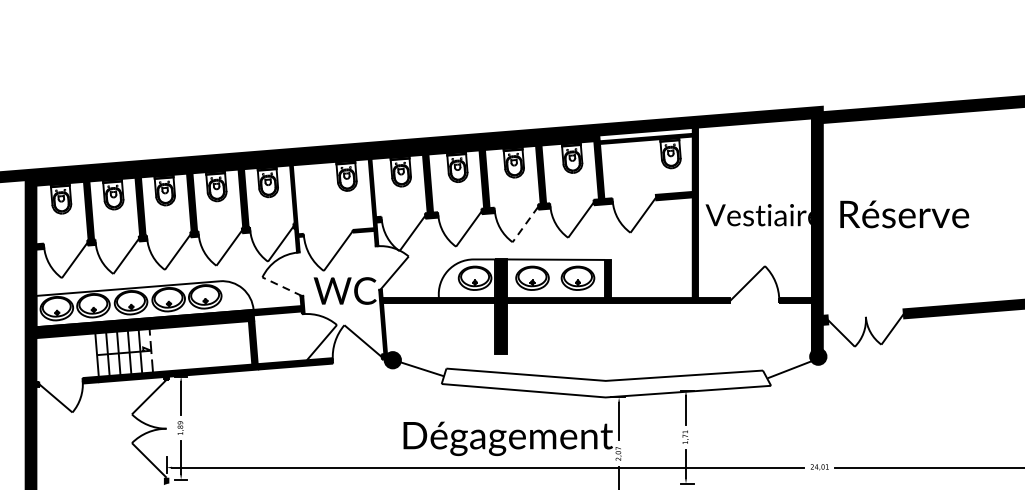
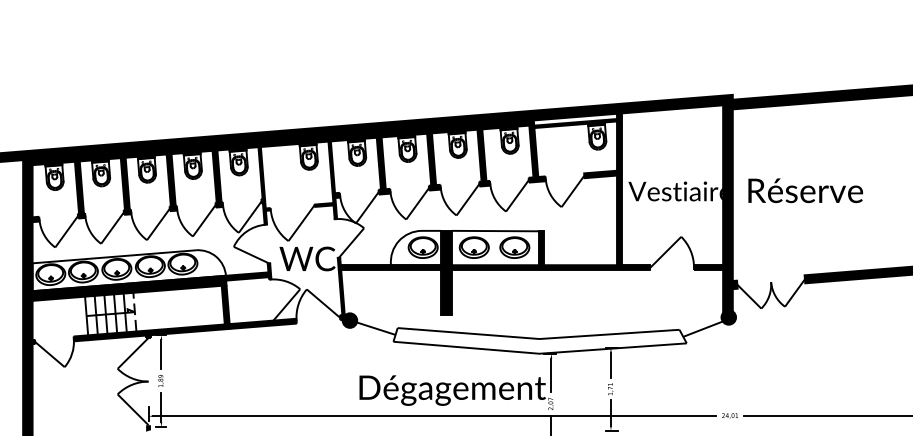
line: (524, 225) -> (467, 200), dashed -> solid
line: (281, 285) -> (250, 254), dashed -> solid

